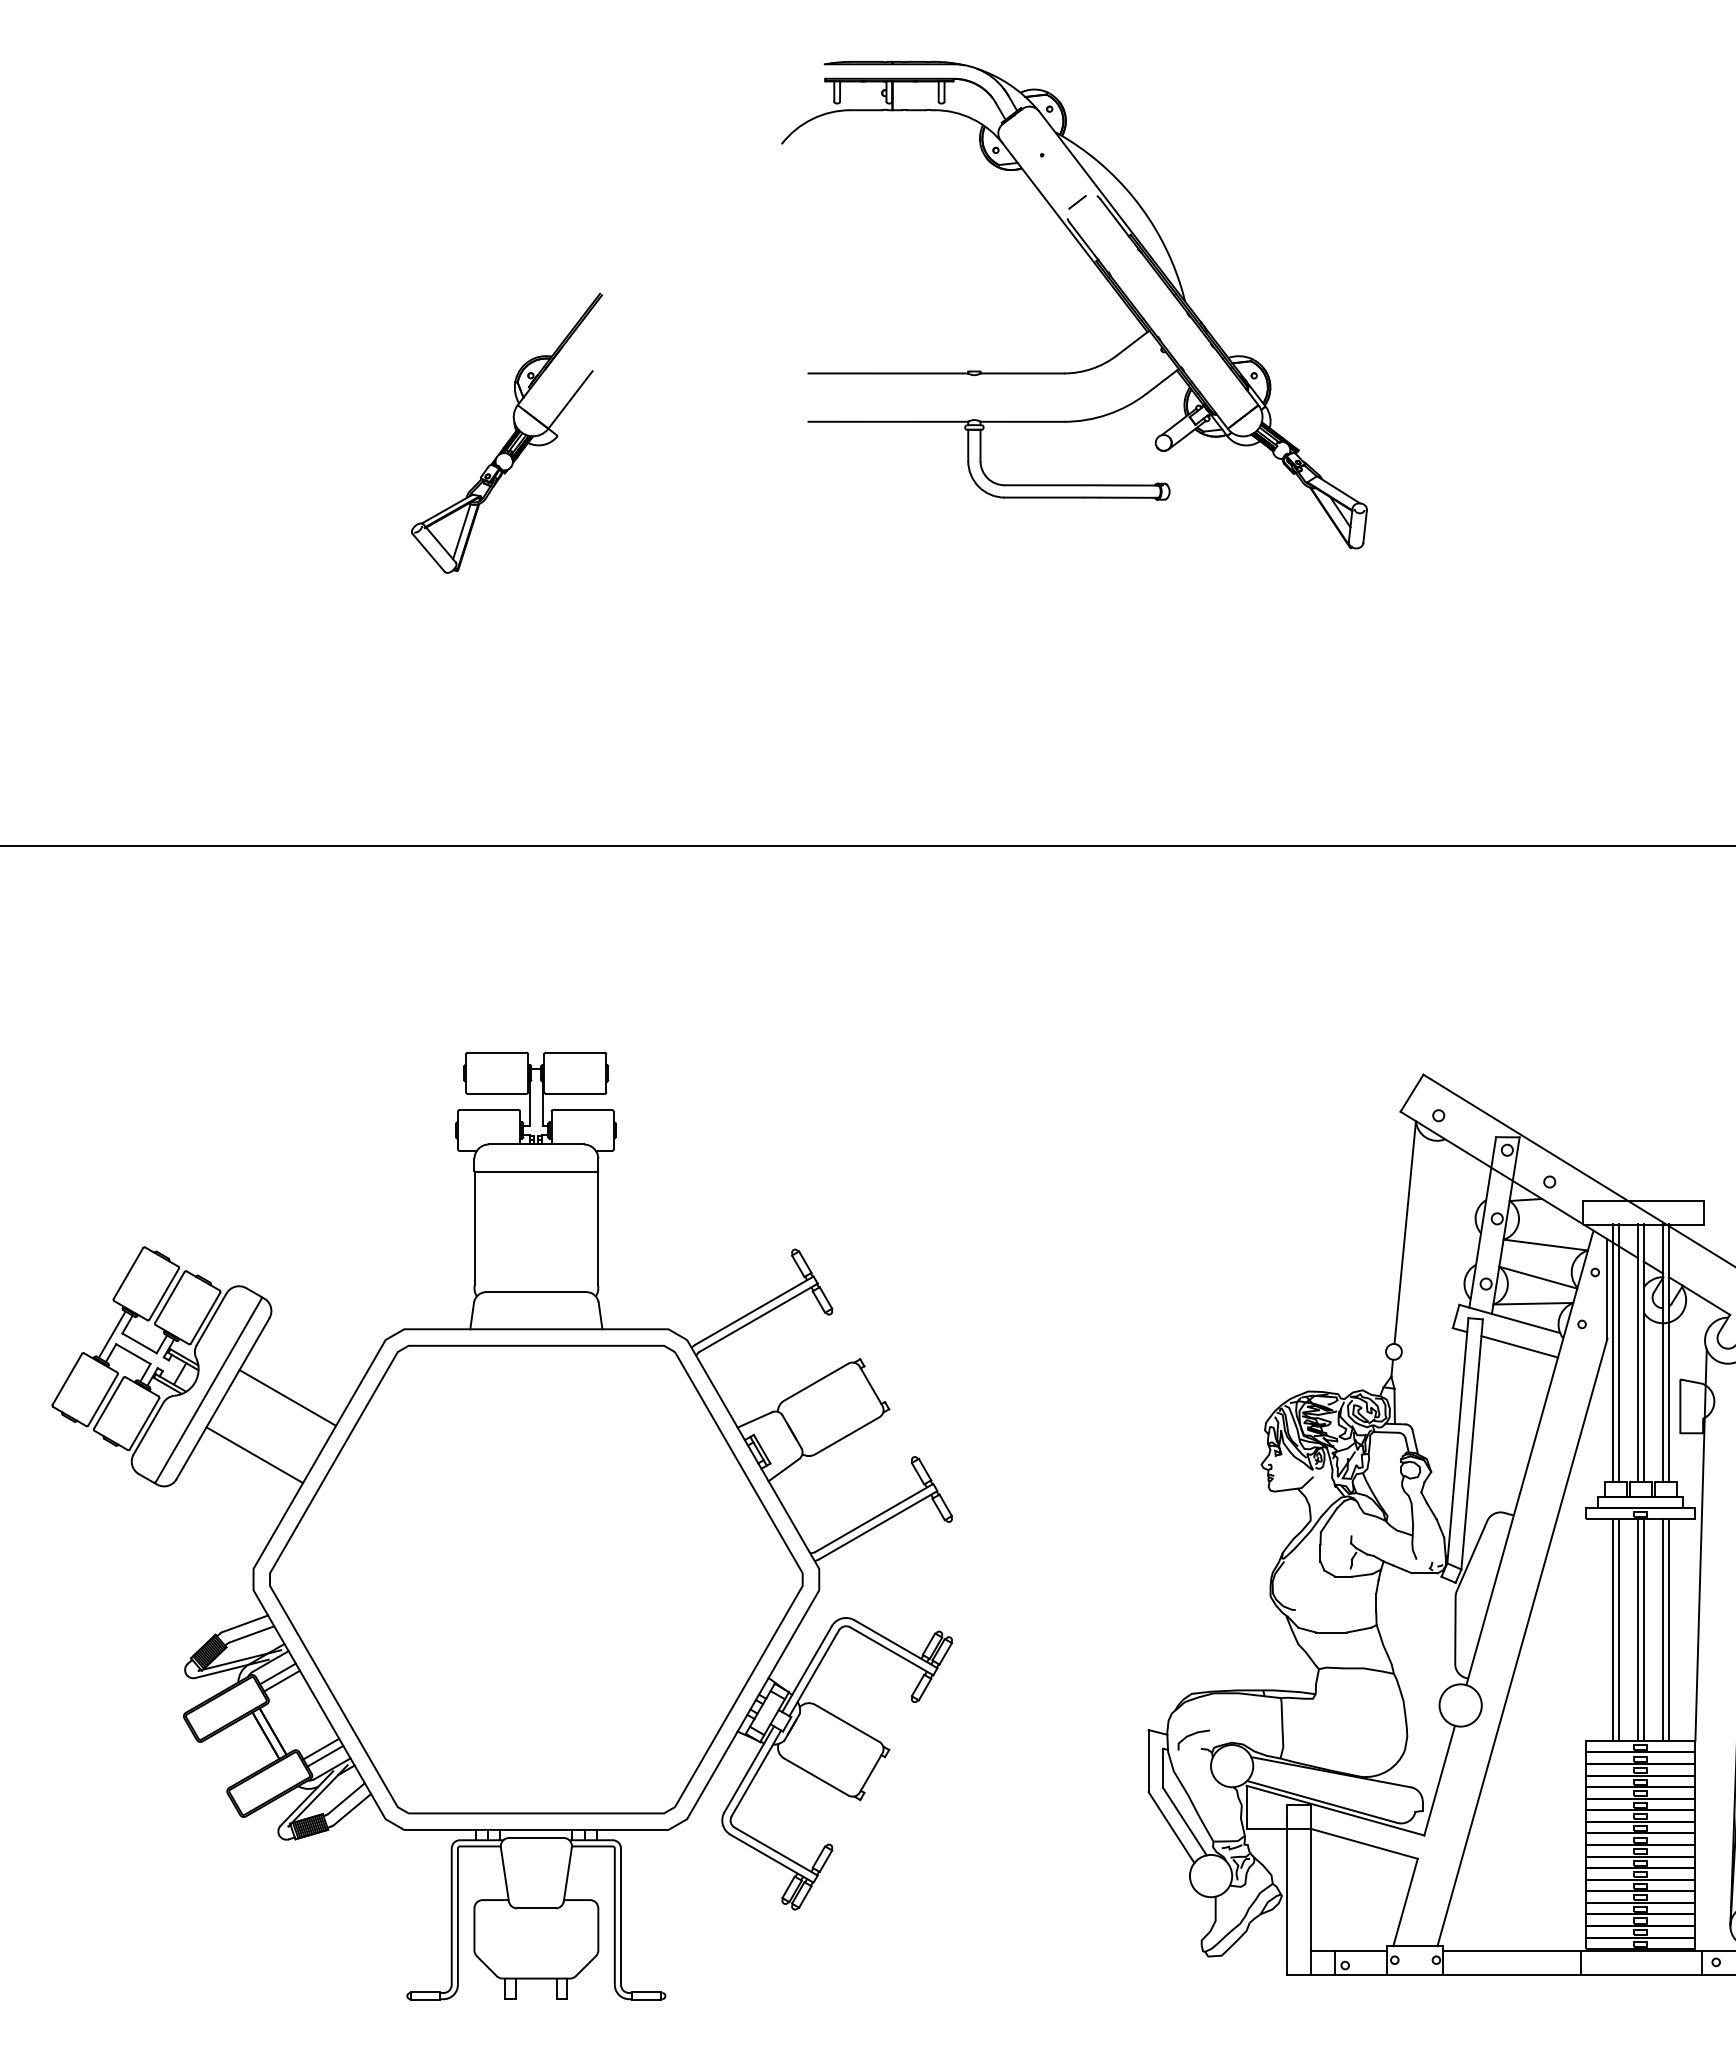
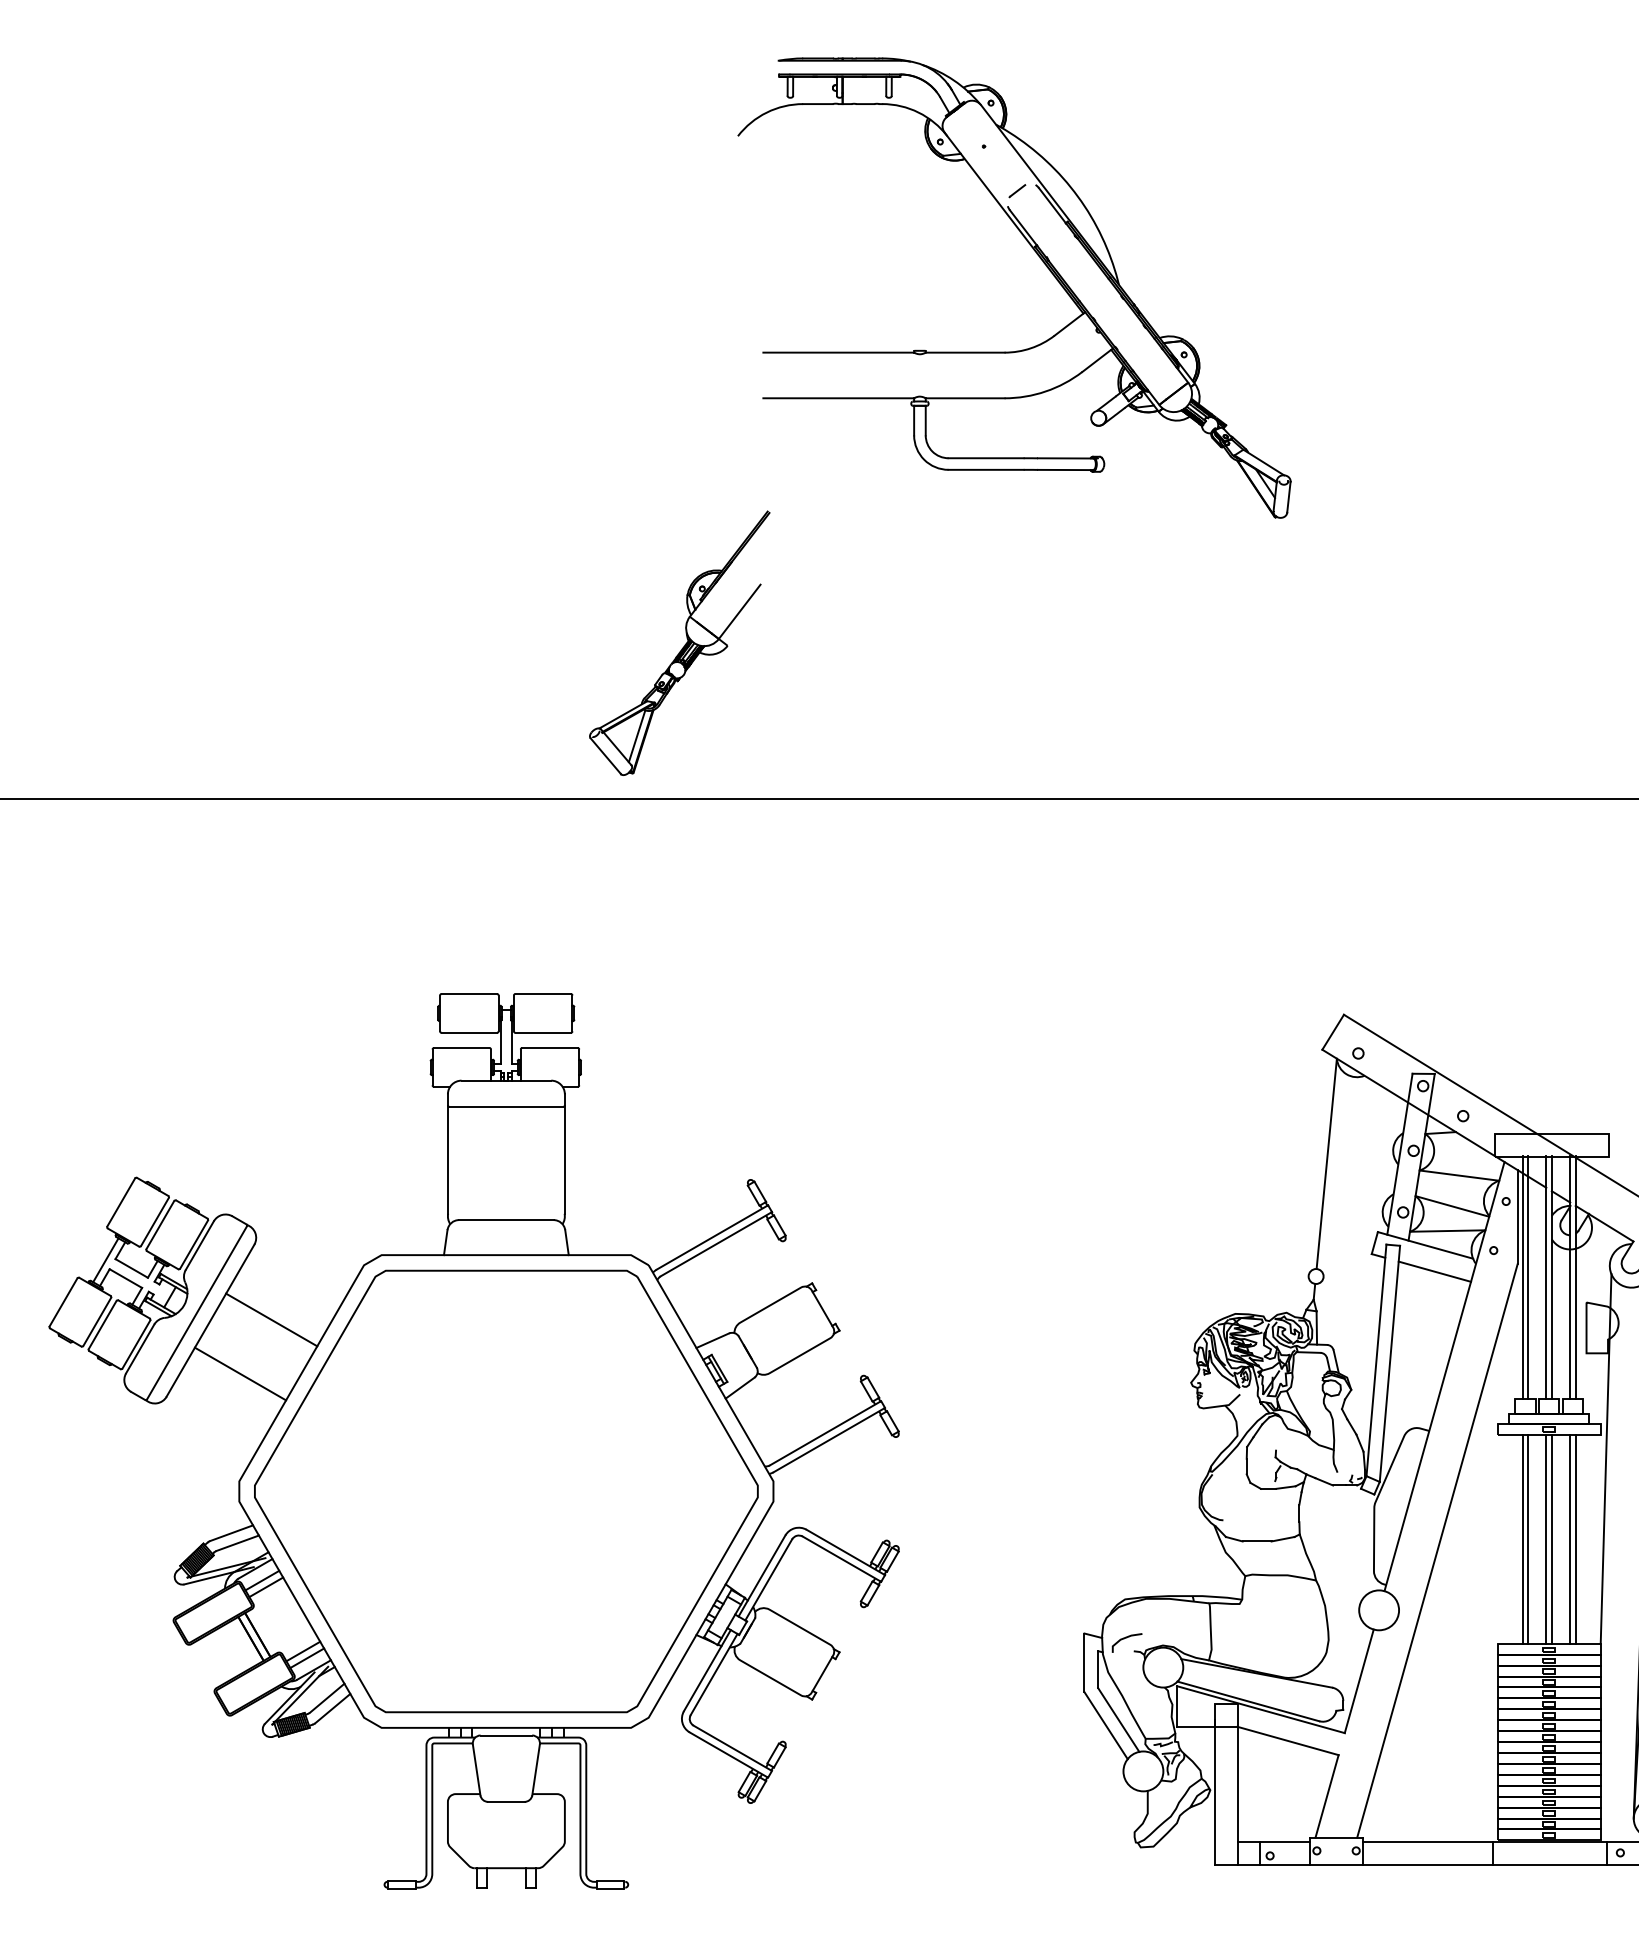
part: (507, 432) -> (680, 642), moved

